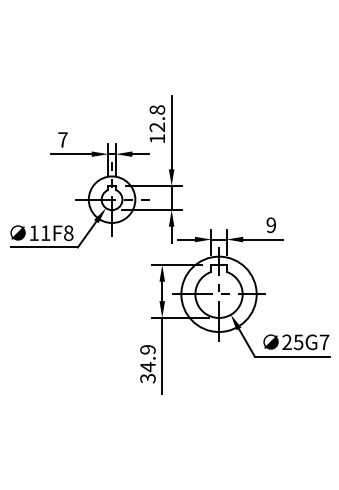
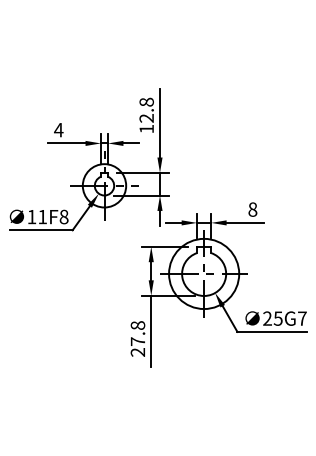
text: (62, 139) -> (58, 129), 7 -> 4
text: (271, 224) -> (253, 208), 9 -> 8
text: (147, 364) -> (137, 339), 34.9 -> 27.8

